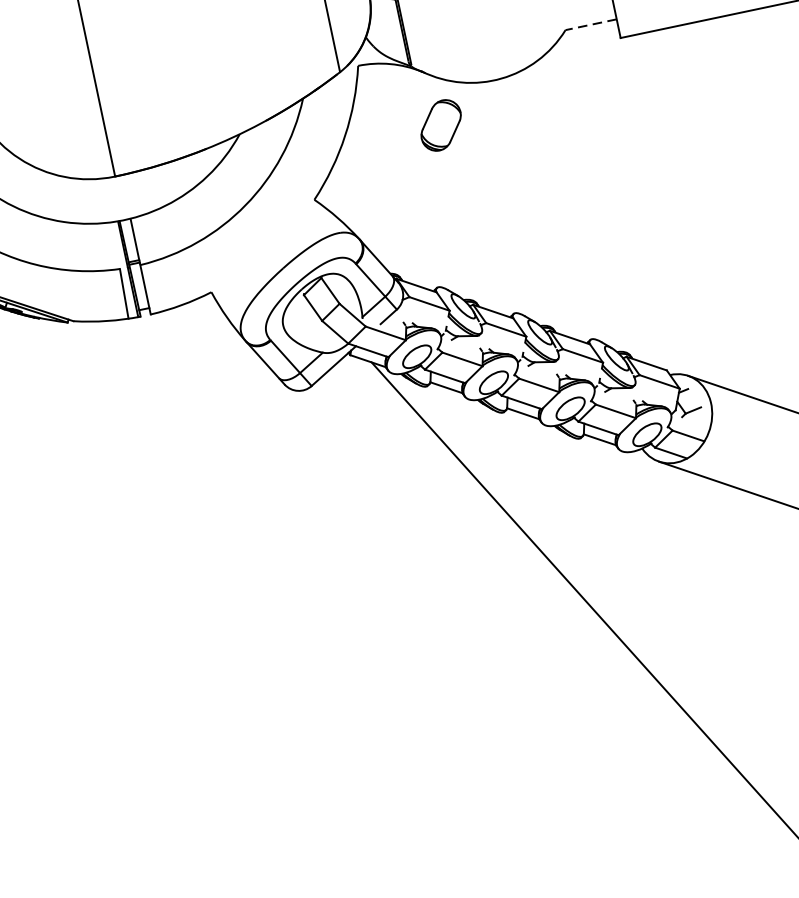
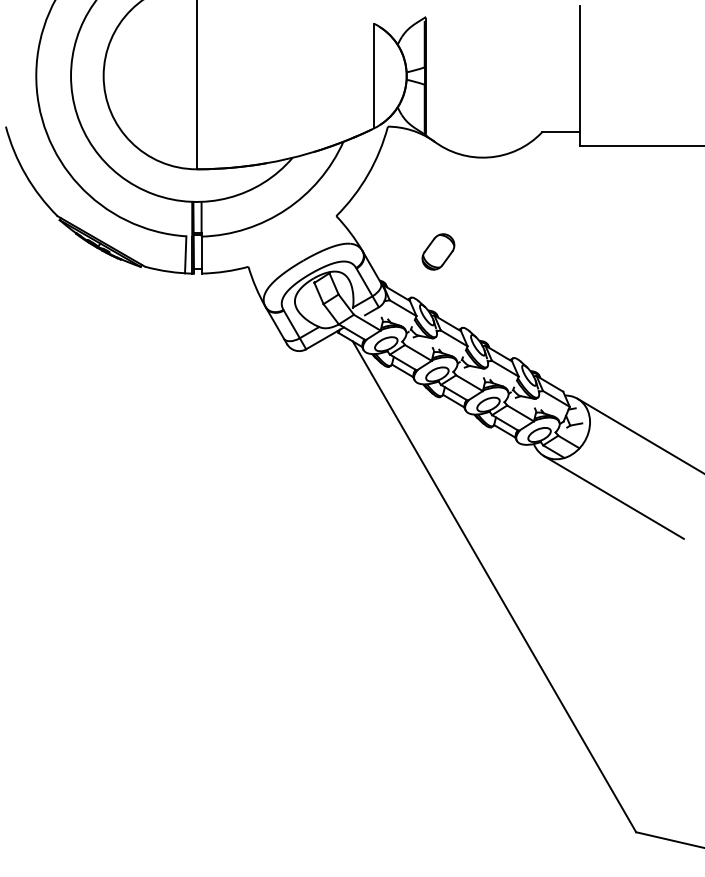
line: (590, 25) -> (560, 132), dashed -> solid
part: (441, 124) -> (438, 251), moved

